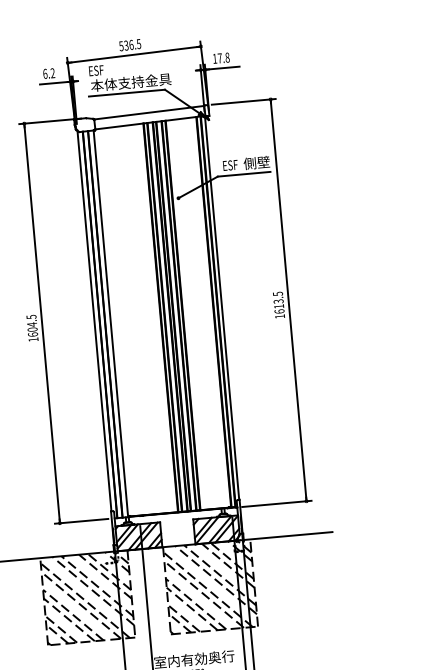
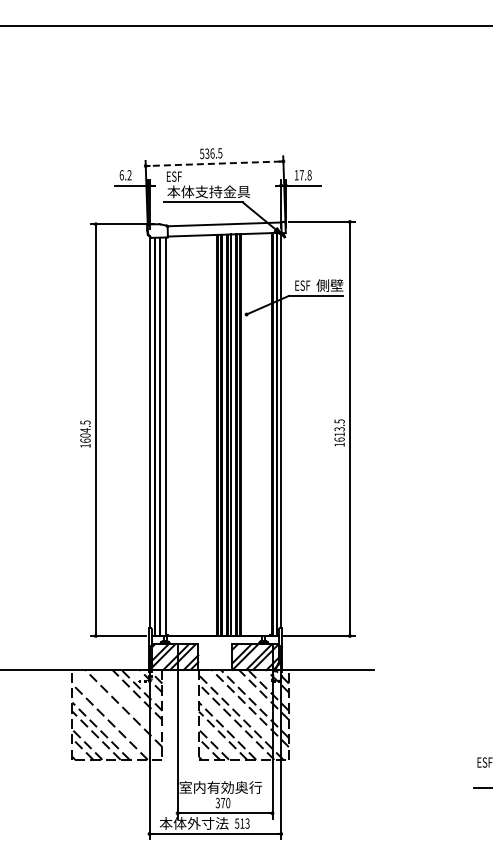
line: (134, 54) -> (214, 163), solid -> dashed
line: (97, 585) -> (128, 703), removed
line: (85, 600) -> (114, 717), removed

